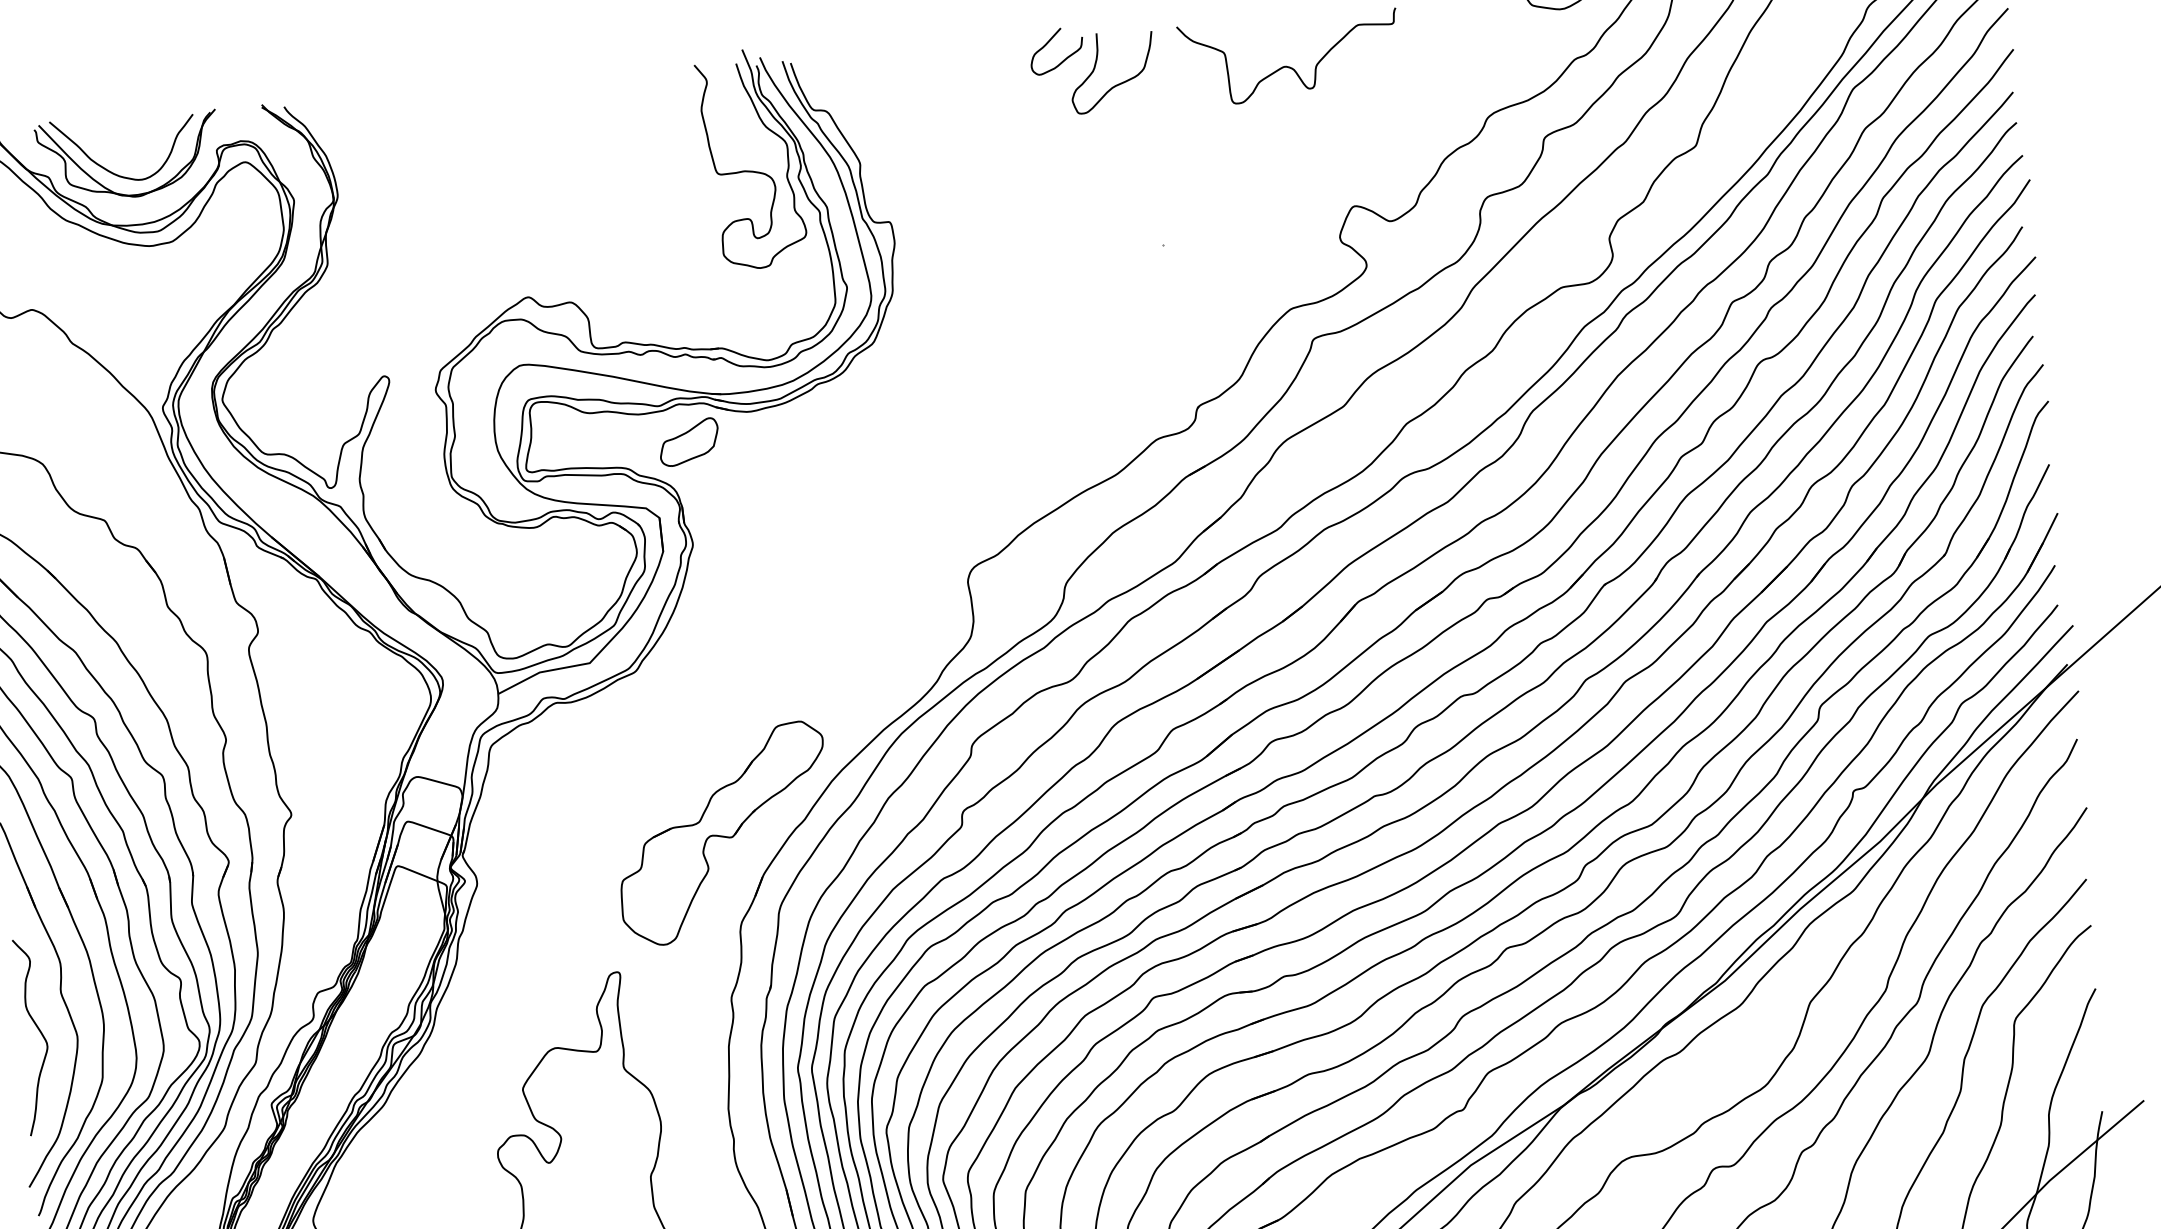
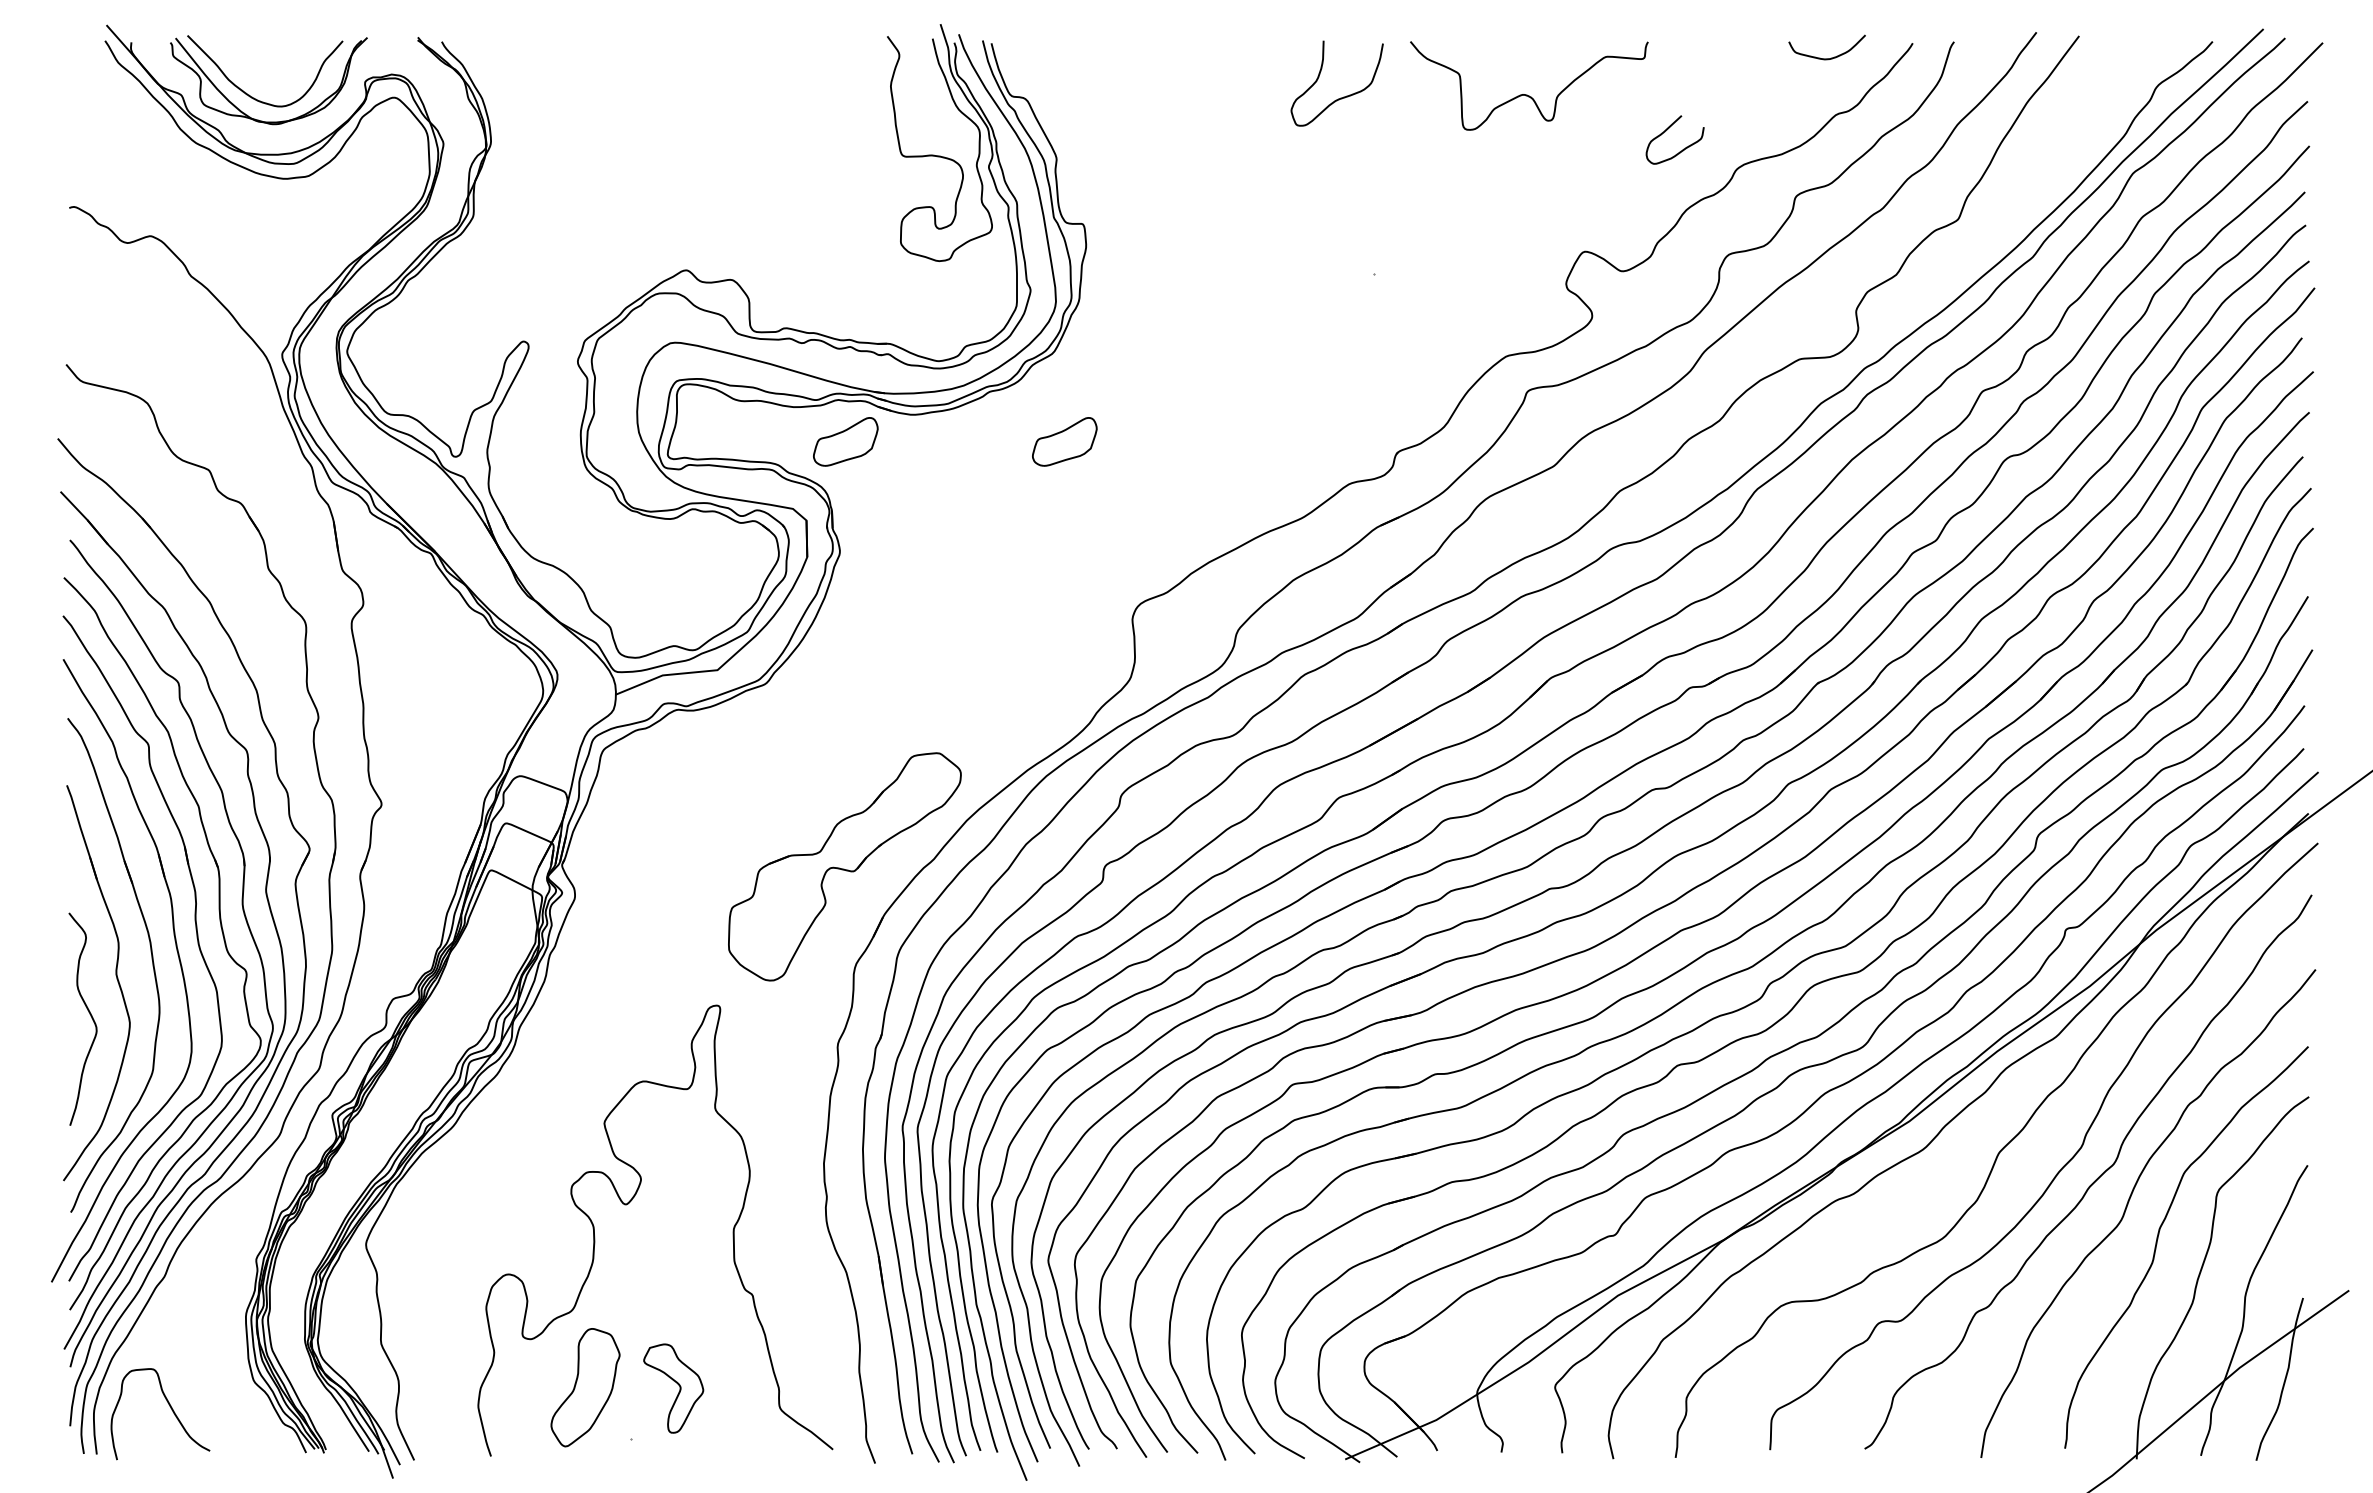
curve: (1048, 43) -> (1666, 131), moved
part: (890, 423) -> (1064, 441), added

